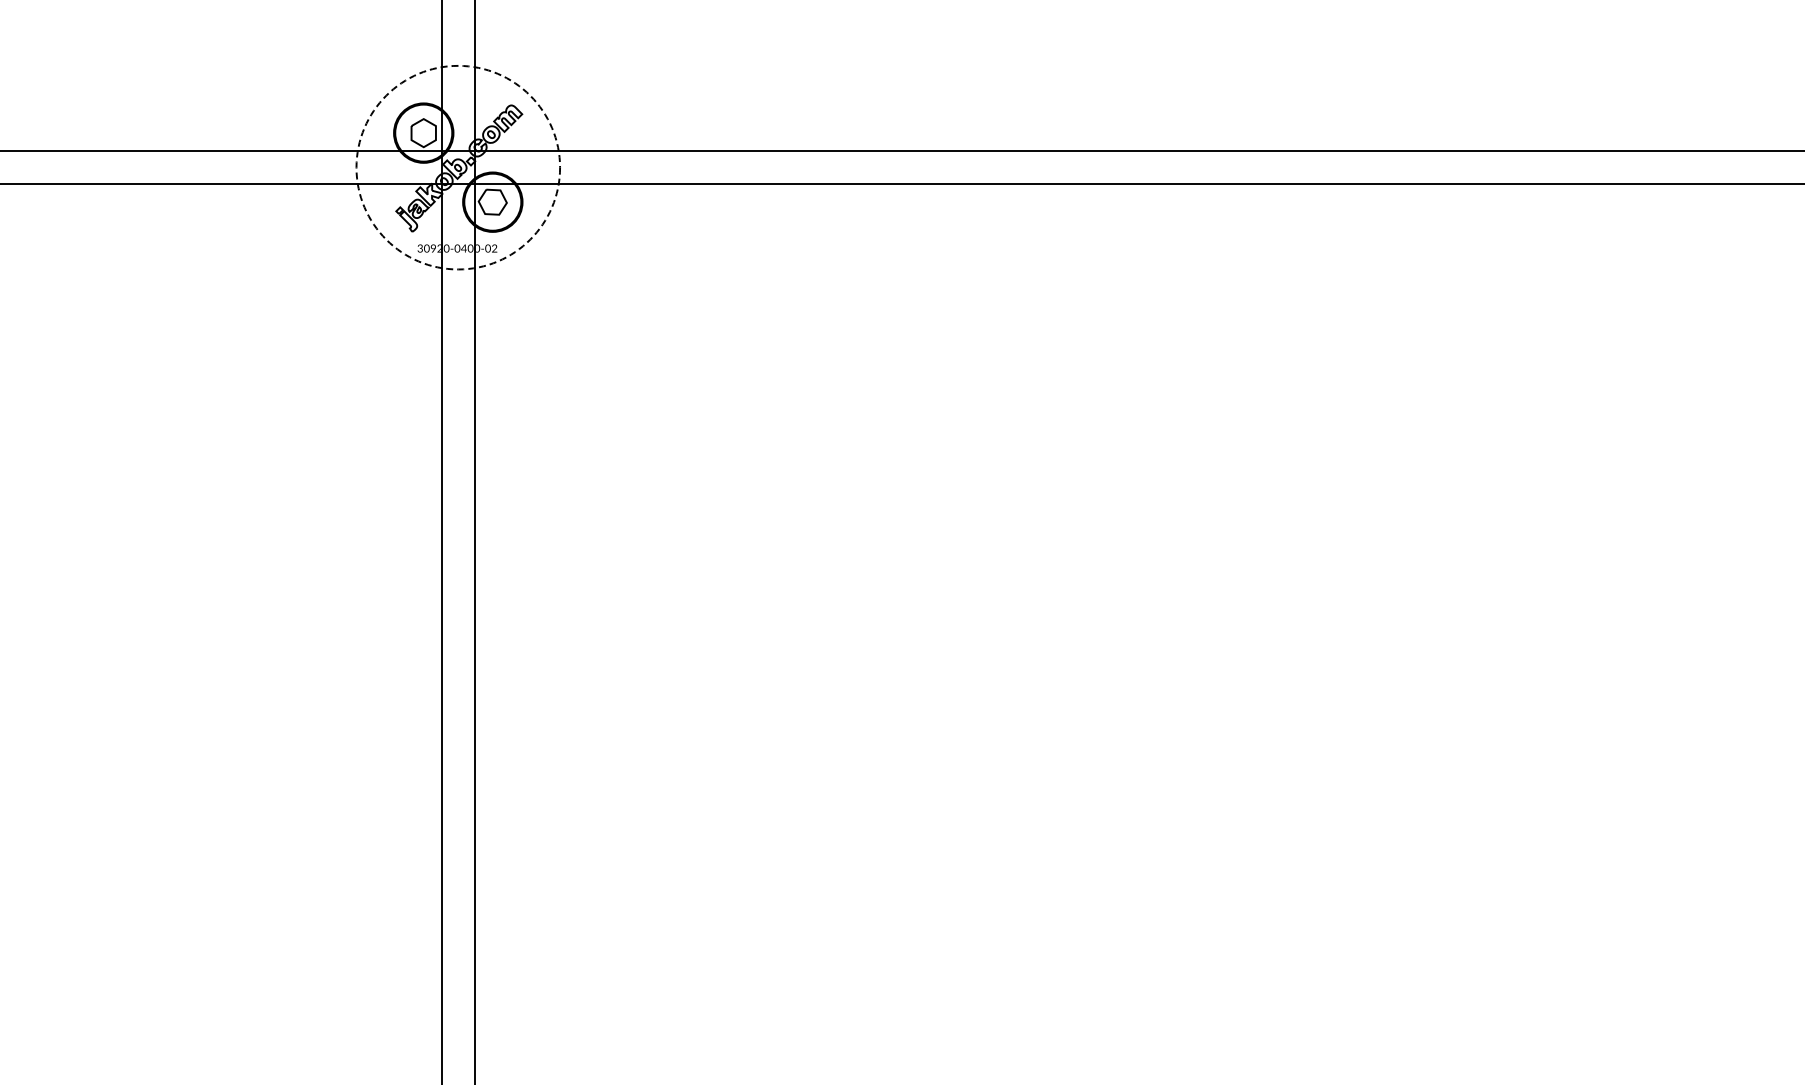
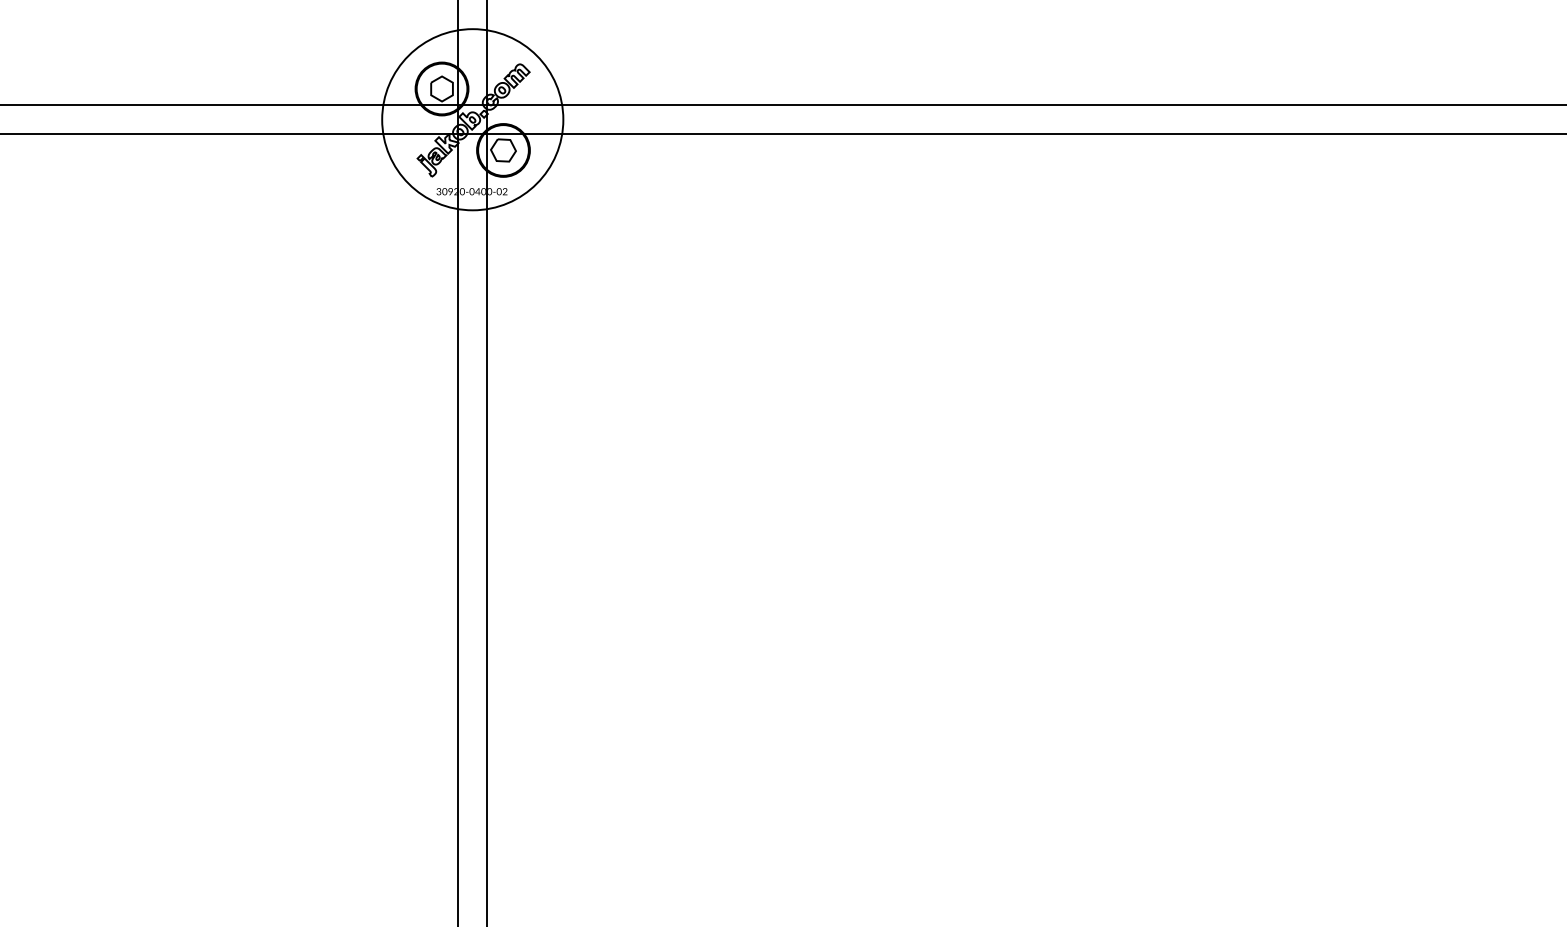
circle: (458, 167) -> (472, 119), dashed -> solid

